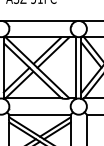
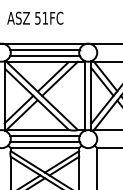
line: (39, 26) -> (44, 49), added
line: (39, 31) -> (44, 55), added
line: (39, 104) -> (44, 136), added
line: (39, 109) -> (44, 142), added

